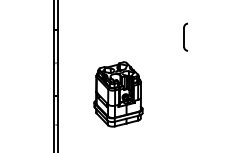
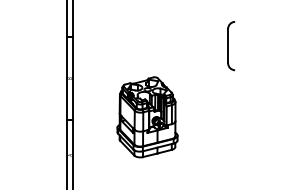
part: (186, 37) -> (231, 46), size x1.43

